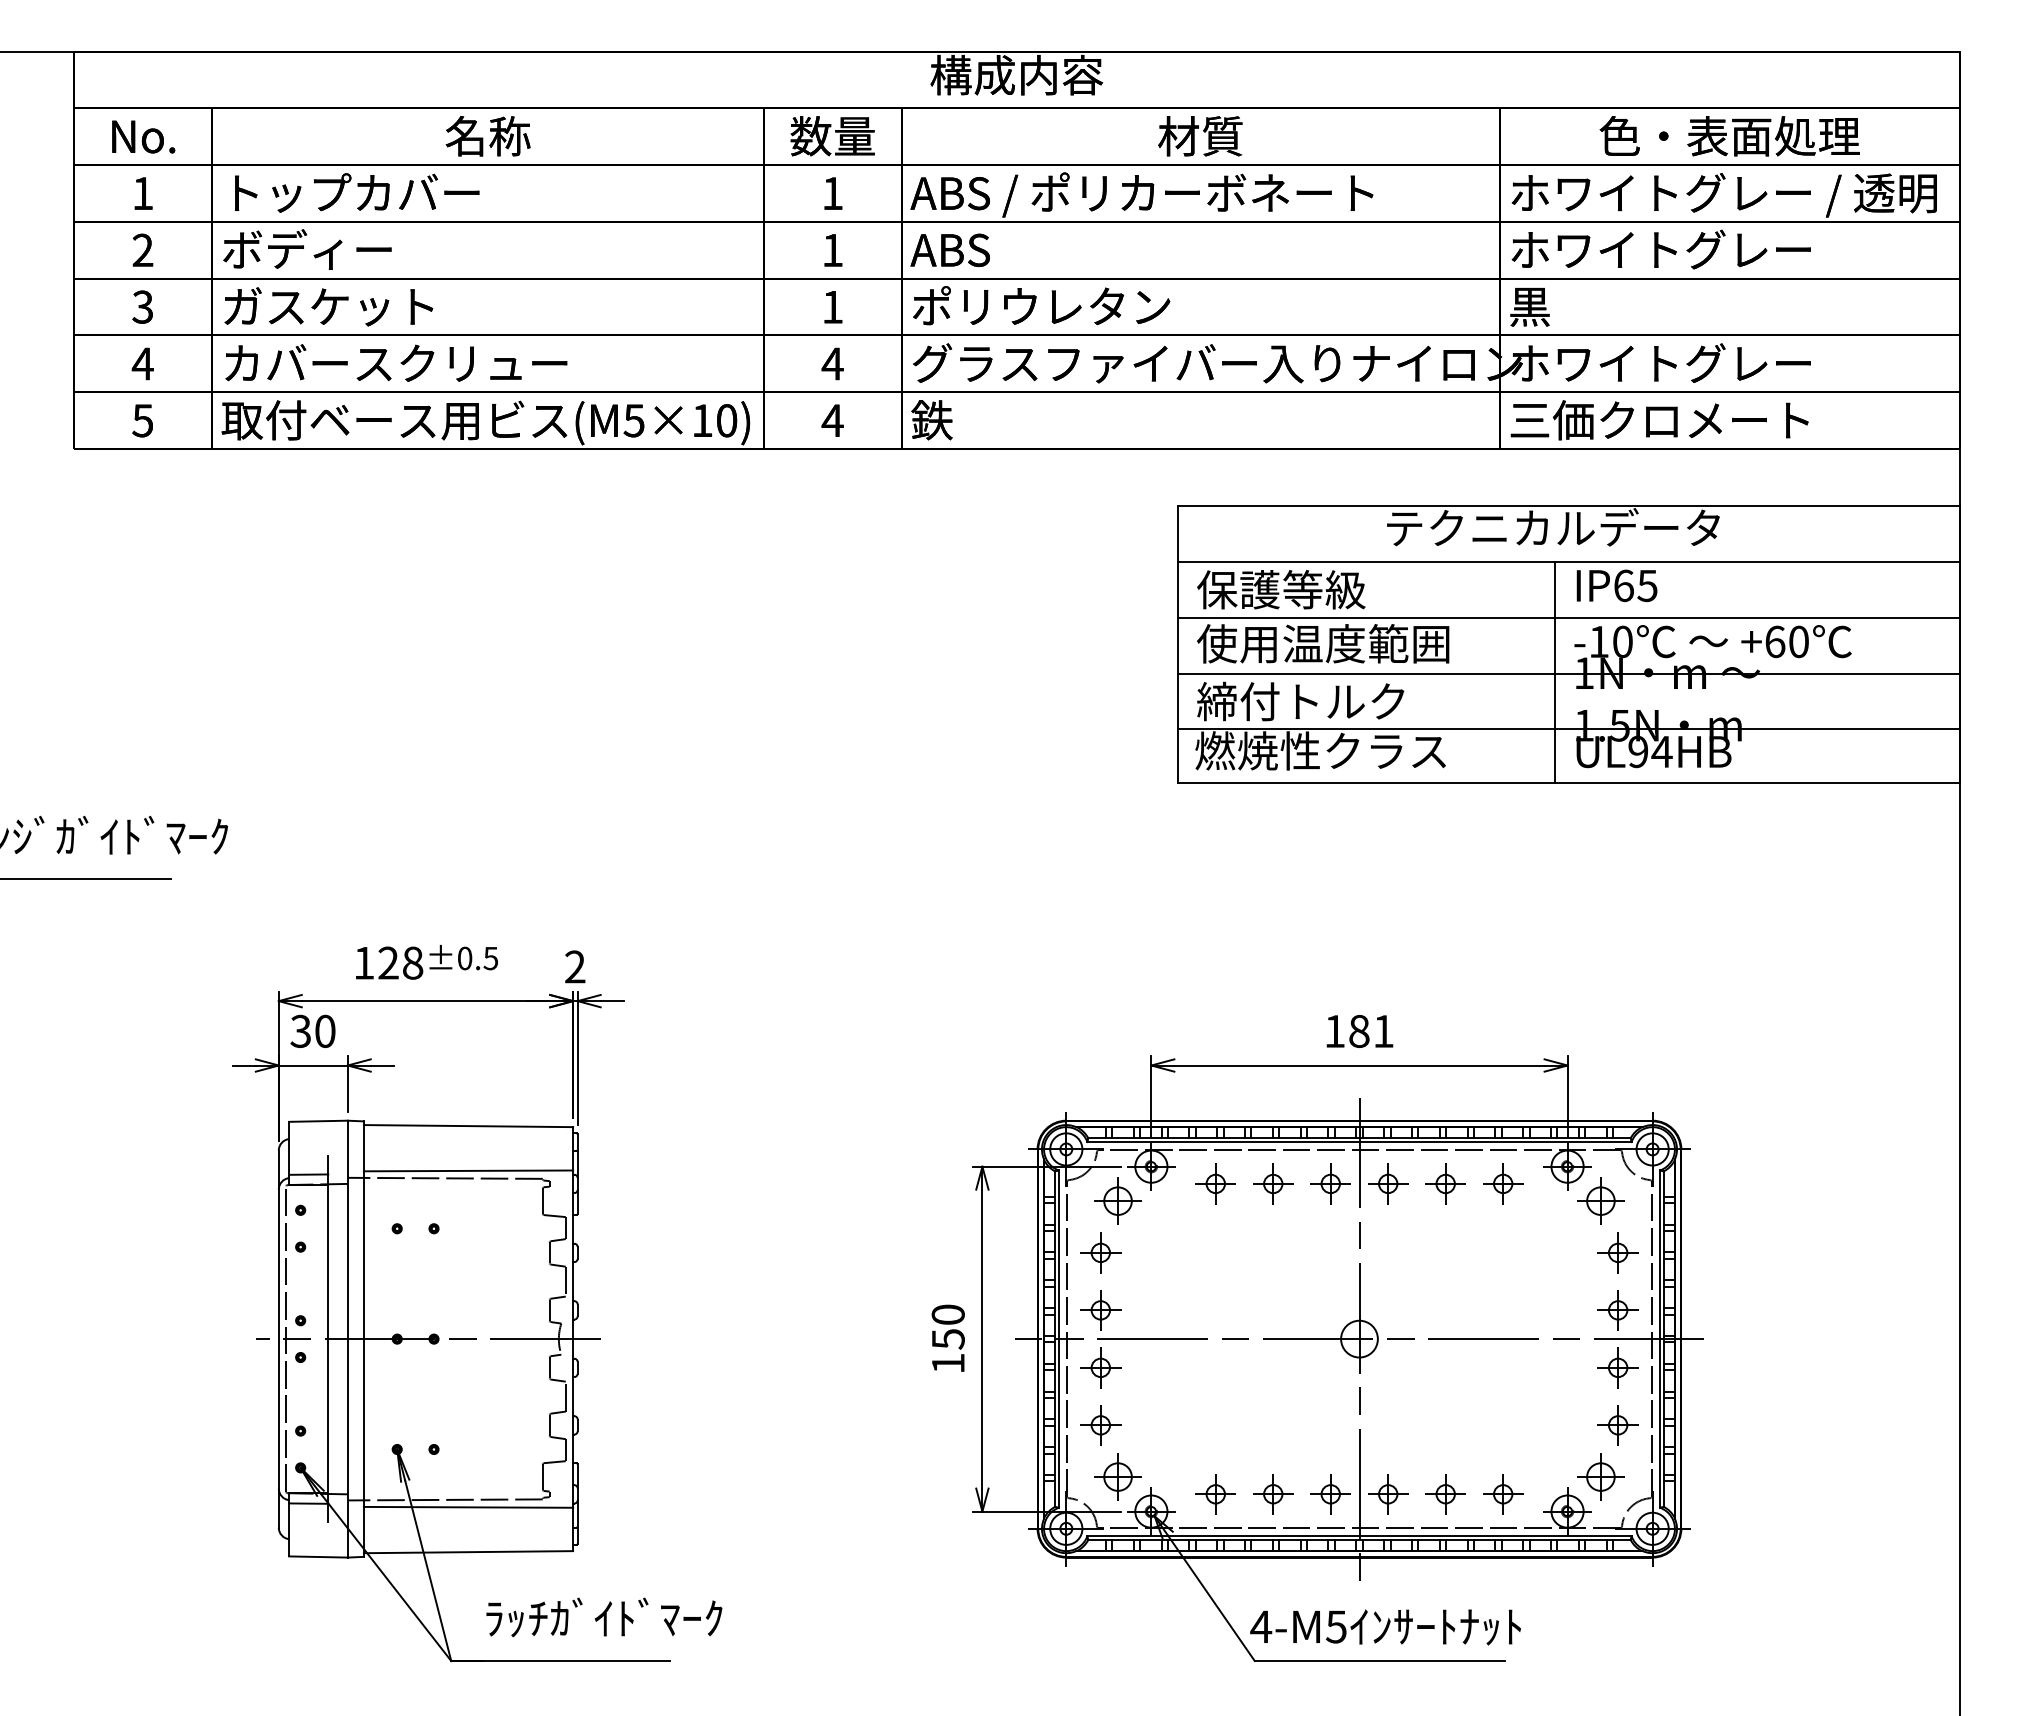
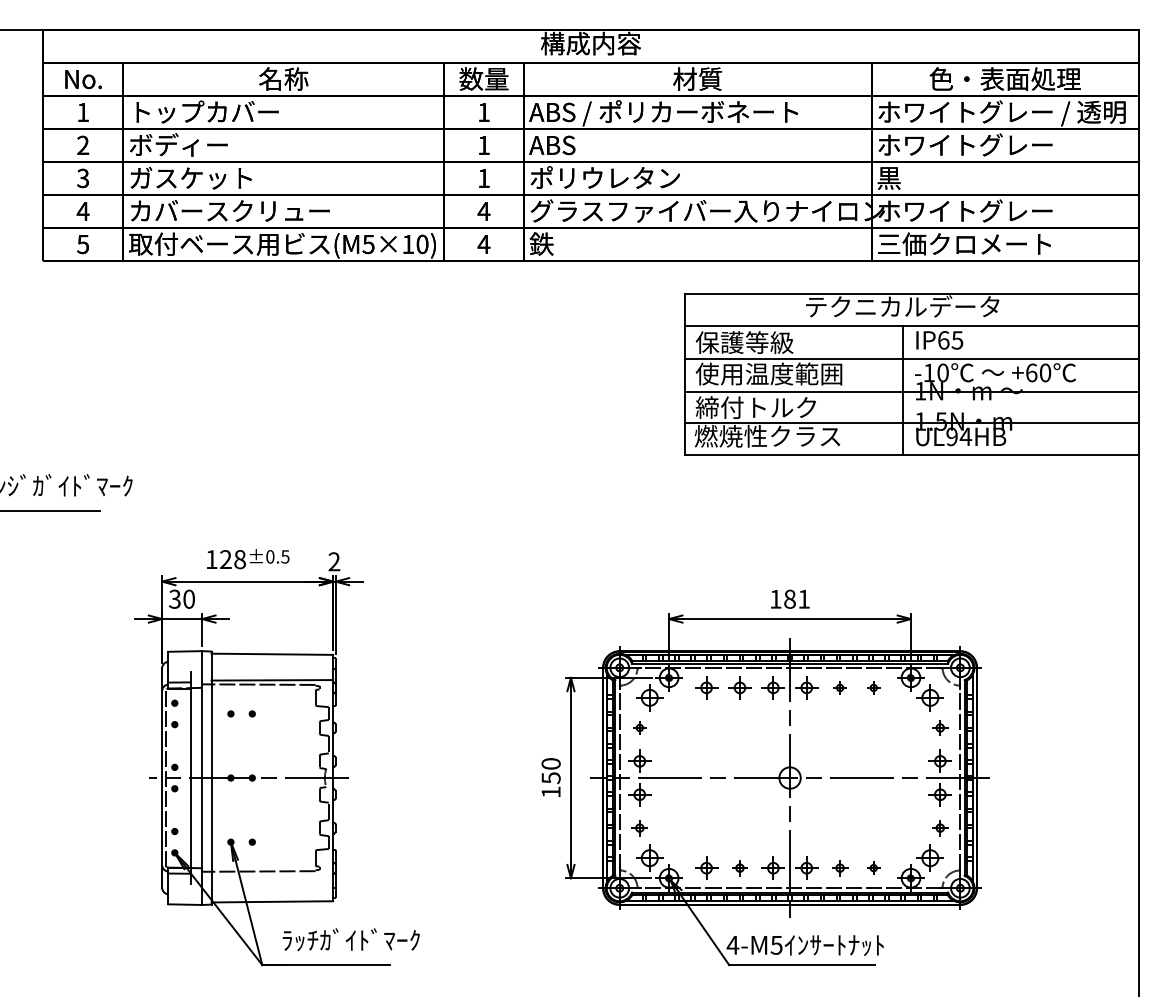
part: (1444, 1183) -> (839, 687), size x0.6
part: (1503, 1183) -> (873, 687), size x0.6
part: (1100, 1252) -> (639, 727), size x0.6
part: (1616, 1252) -> (939, 727), size x0.7
part: (1100, 1424) -> (639, 827), size x0.7
part: (1616, 1424) -> (939, 827), size x0.7
part: (1272, 1493) -> (739, 867), size x0.7
part: (1444, 1493) -> (839, 867), size x0.7
part: (1503, 1493) -> (873, 867), size x0.6
line: (468, 1506) -> (272, 875), removed

